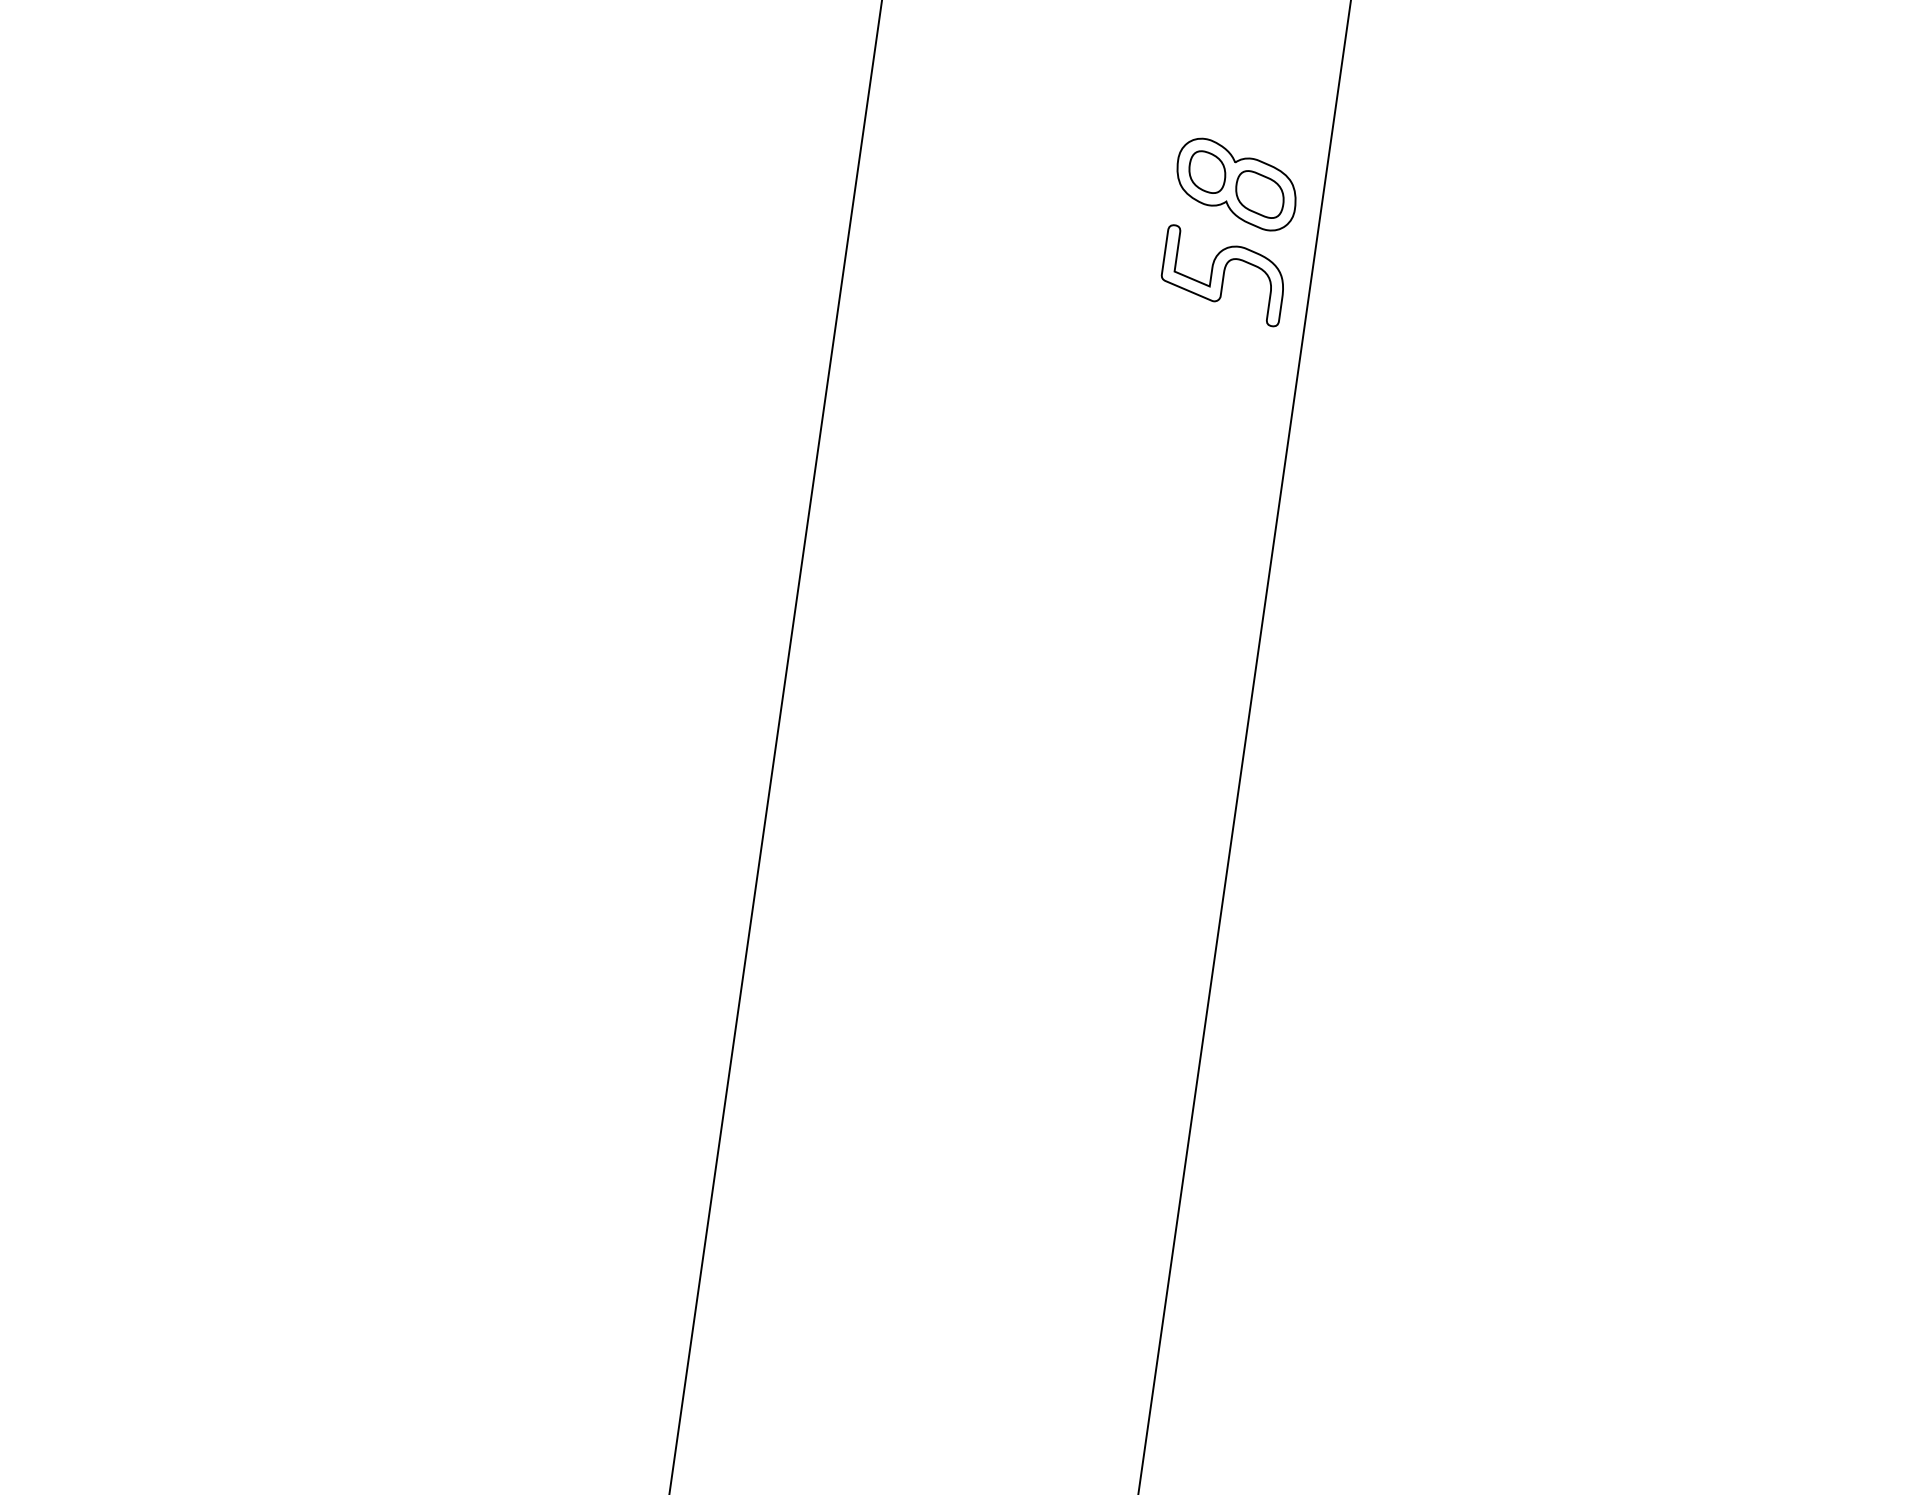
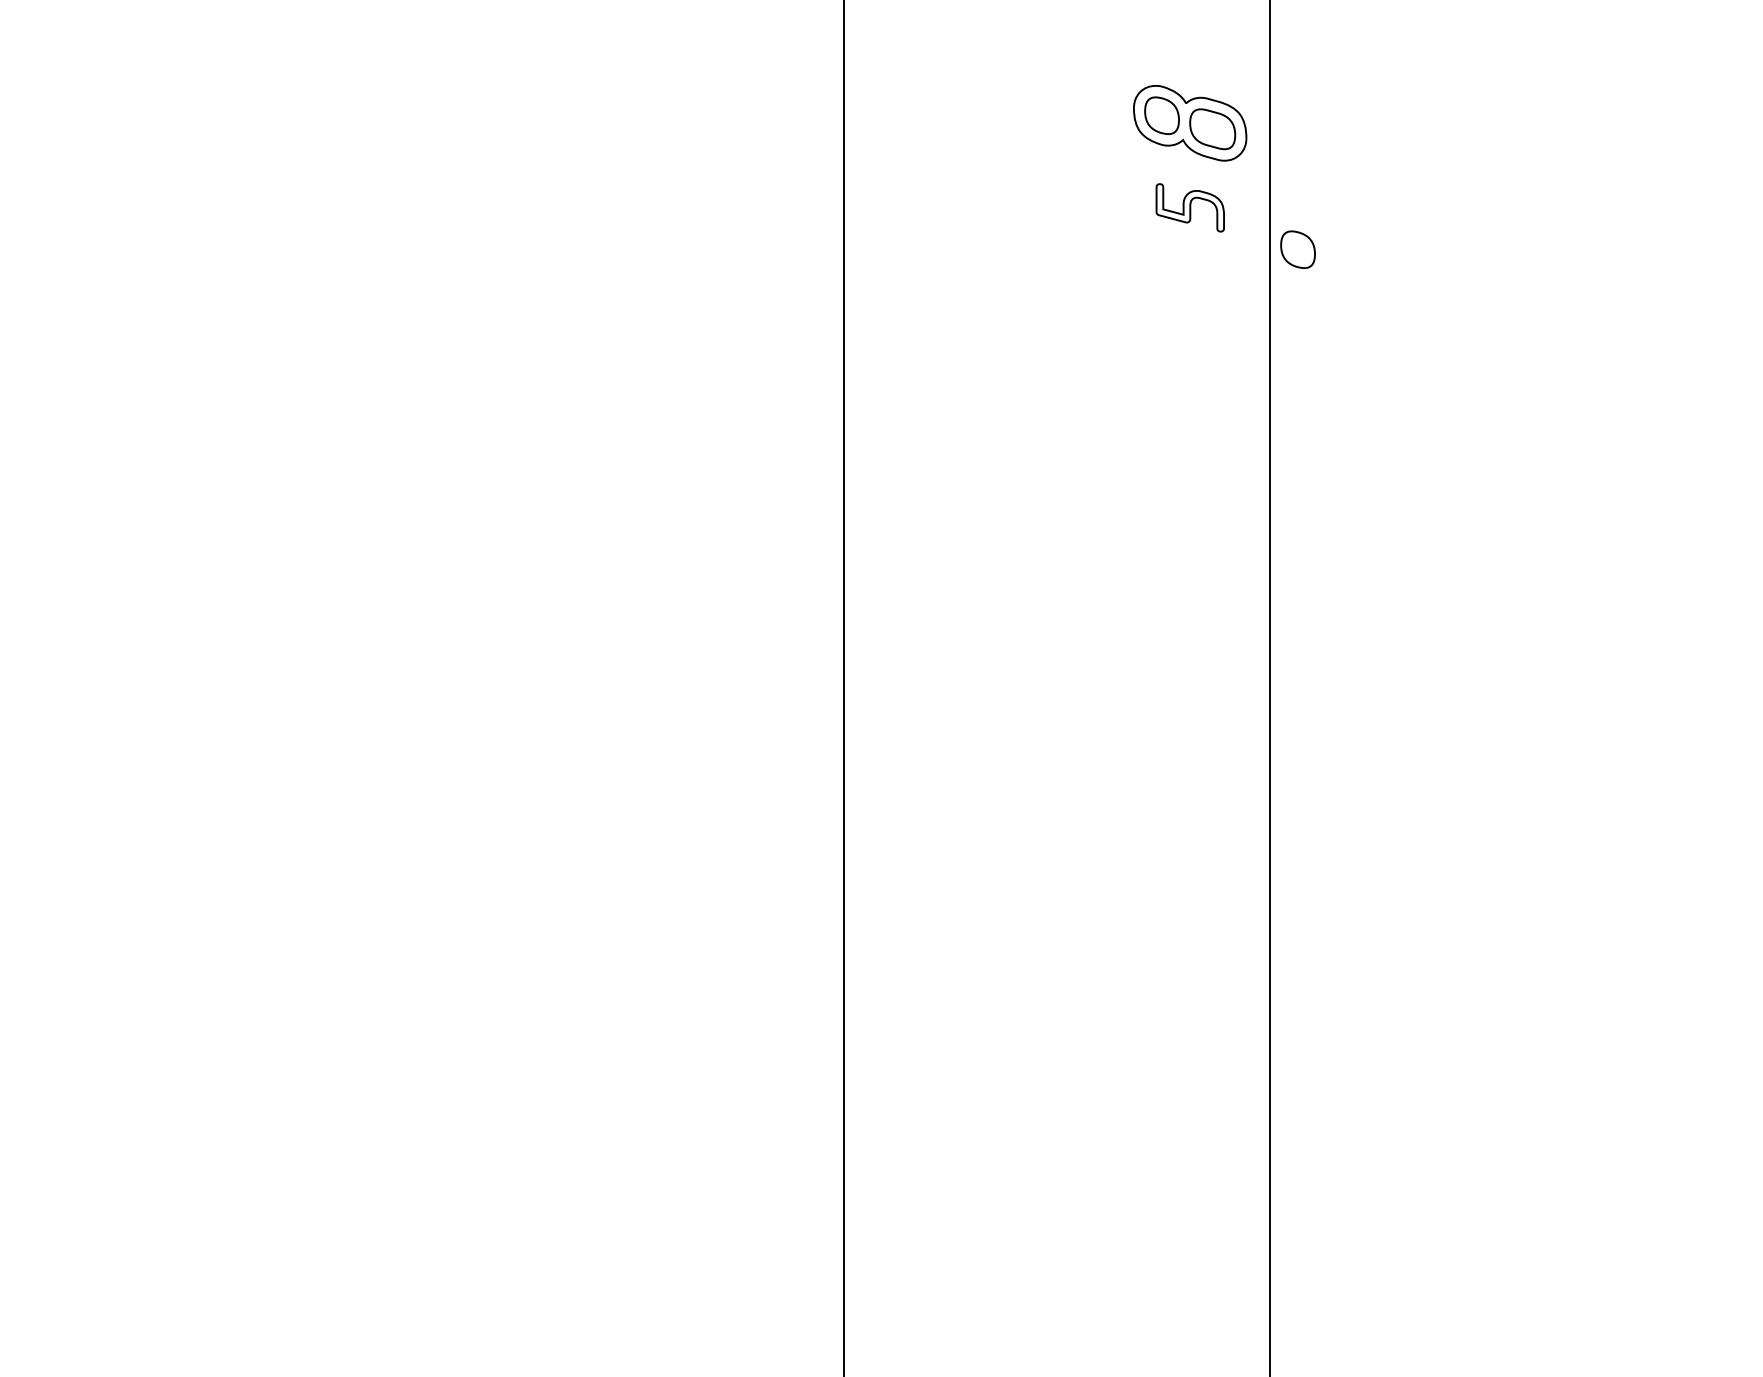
part: (1223, 275) -> (1190, 207), size x0.6
part: (1332, 337) -> (1297, 249), added

